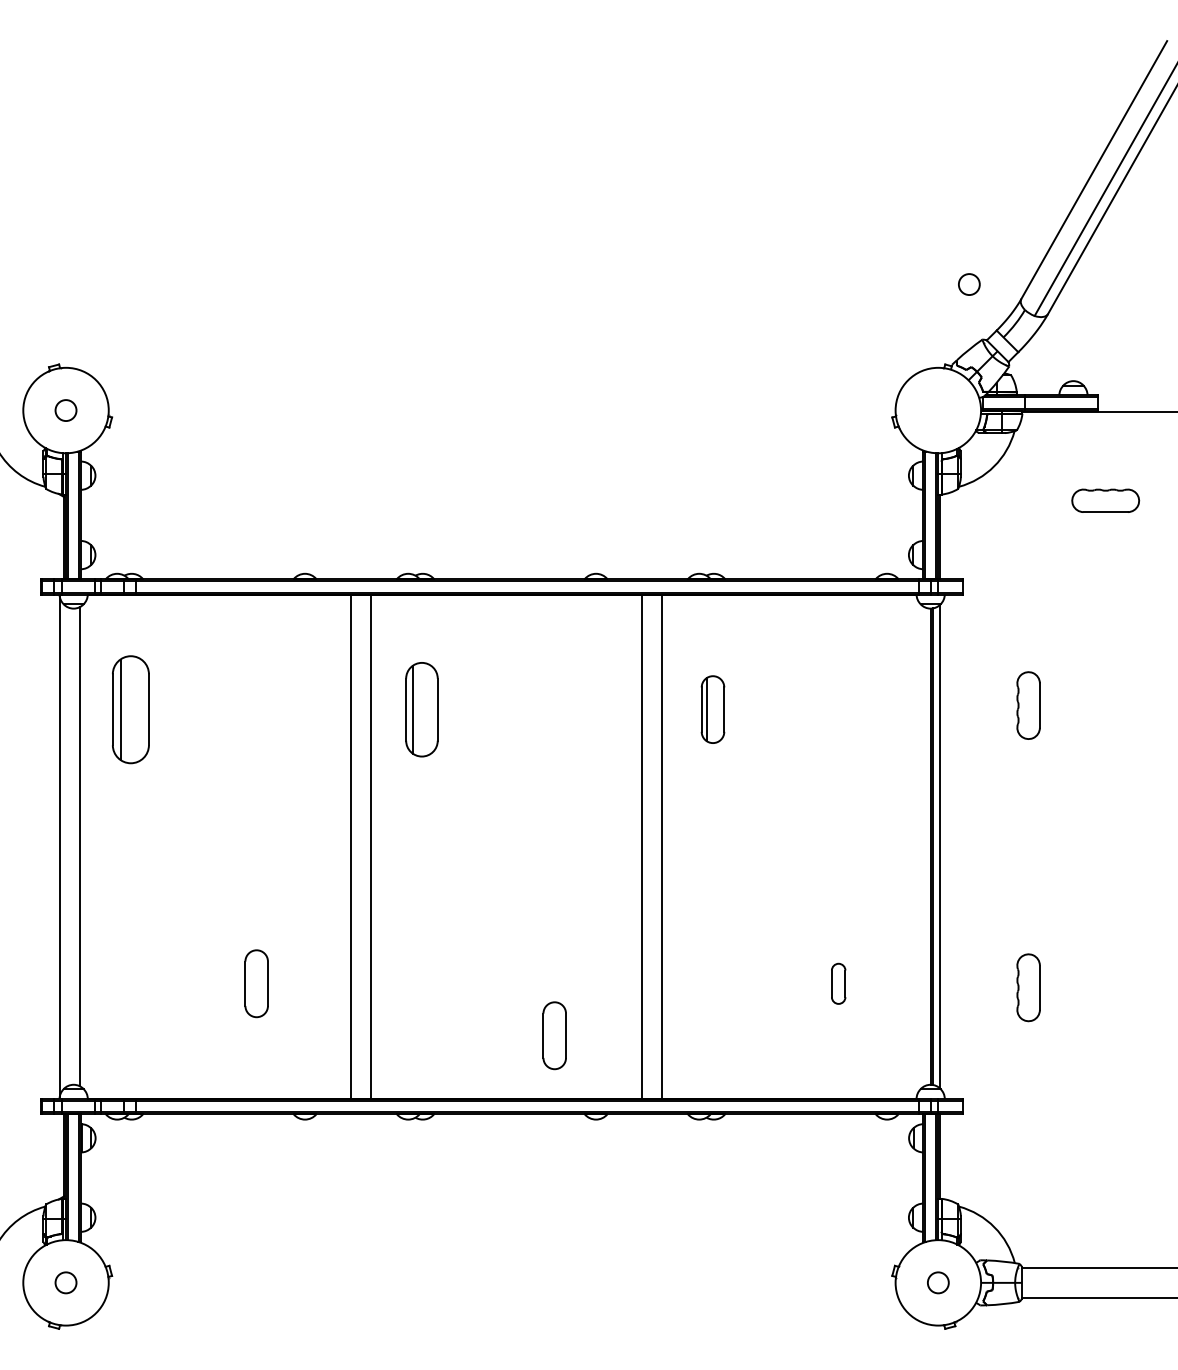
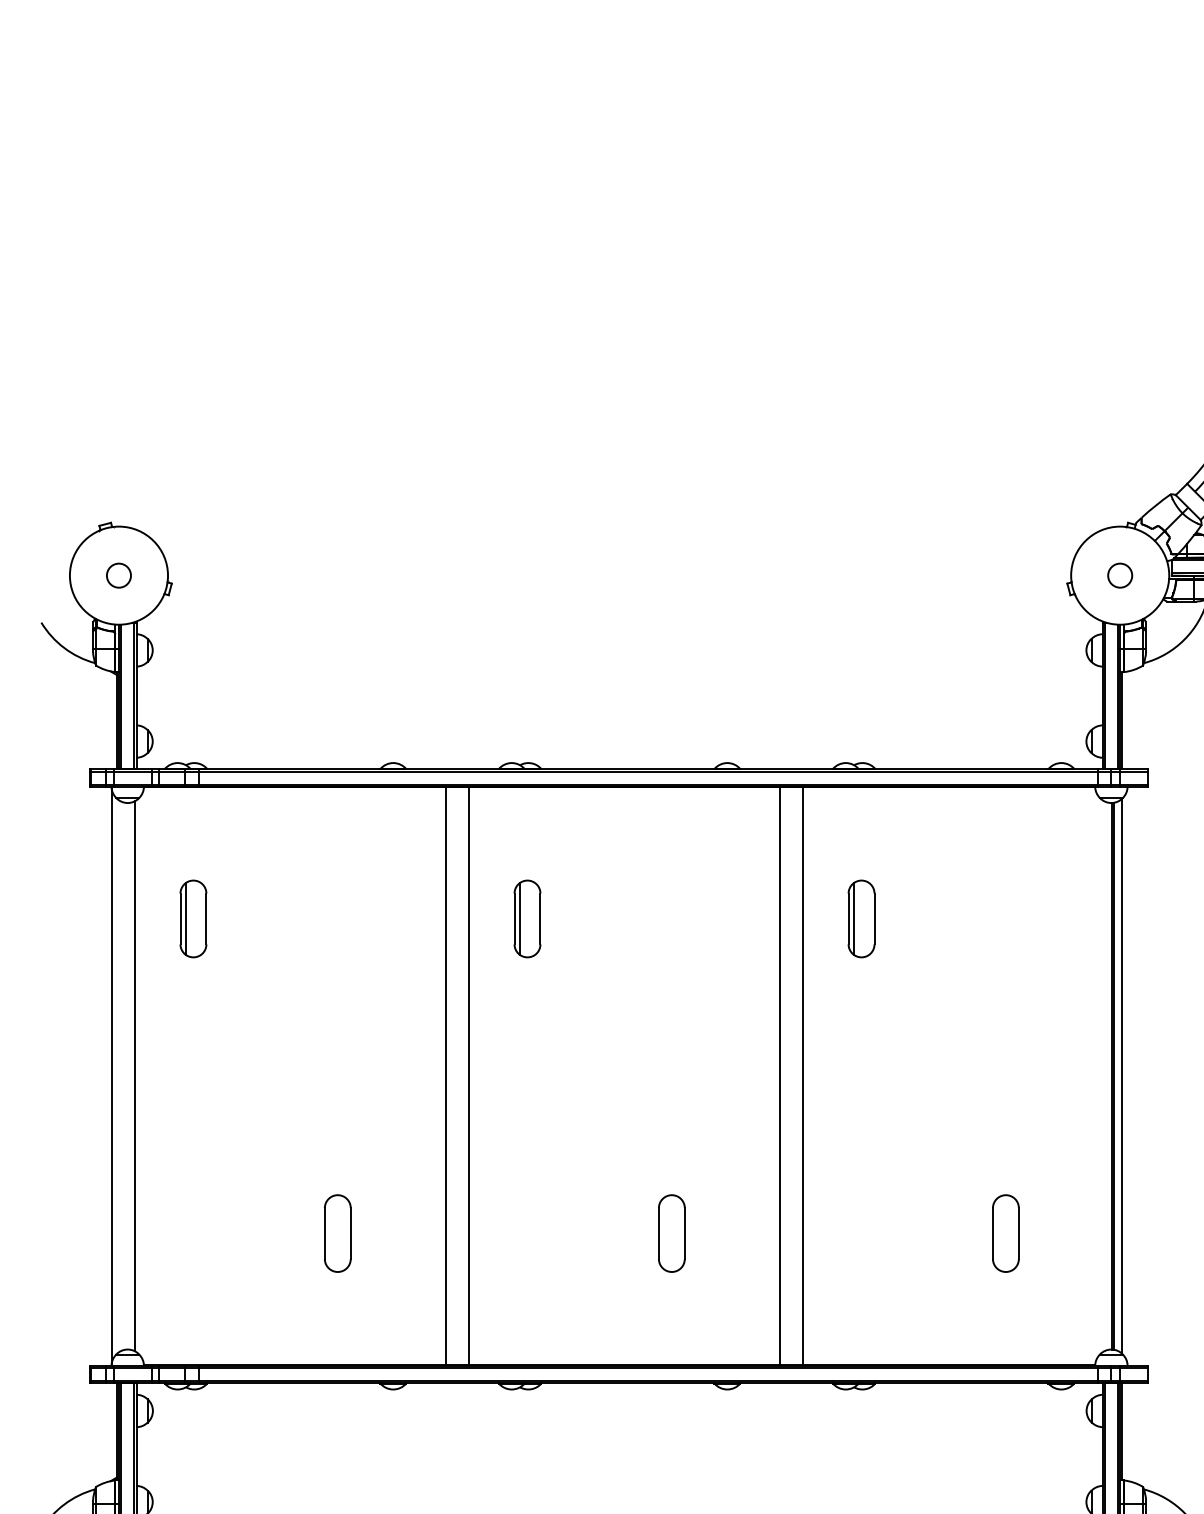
circle: (969, 284) -> (1120, 575), moved
part: (130, 709) -> (192, 918), size x0.62
part: (421, 709) -> (526, 918), size x0.71
part: (838, 983) -> (1005, 1233), size x1.67
part: (554, 1035) -> (671, 1233), moved

